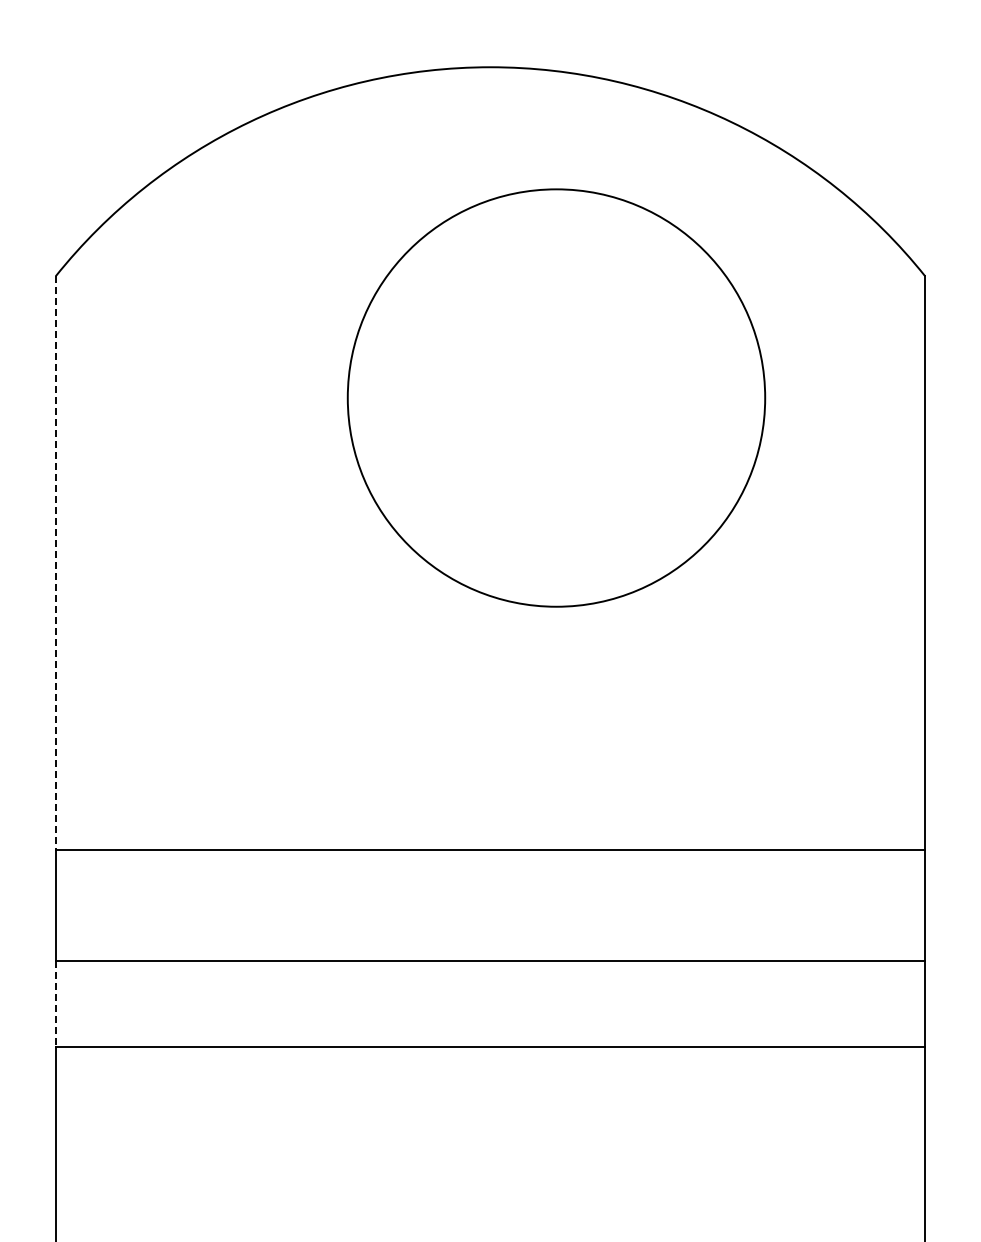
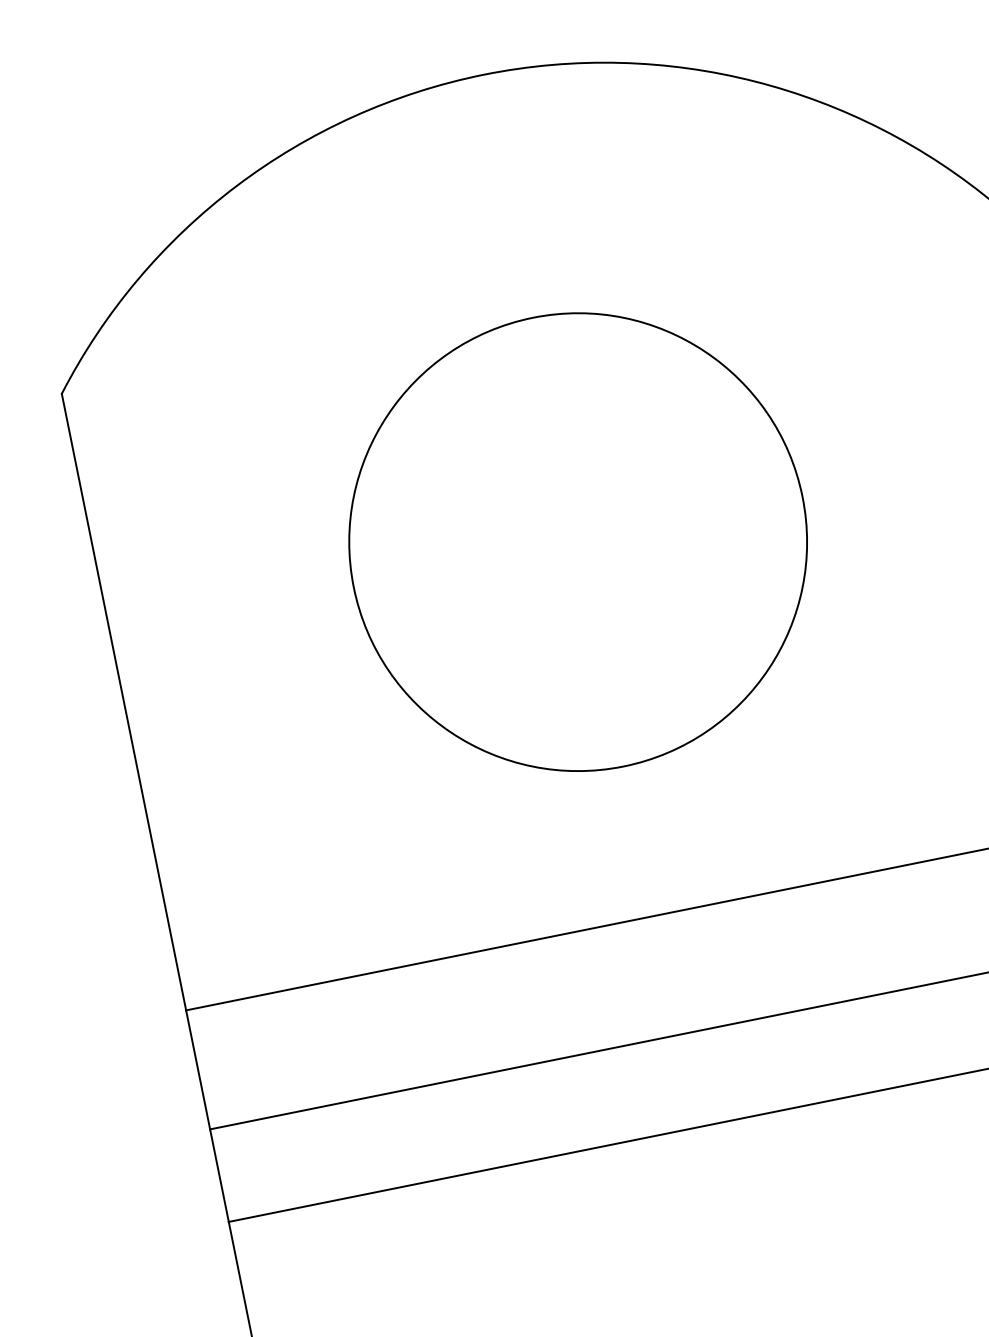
circle: (556, 397) -> (578, 541), moved
line: (55, 563) -> (123, 702), dashed -> solid
line: (55, 1004) -> (219, 1176), dashed -> solid

